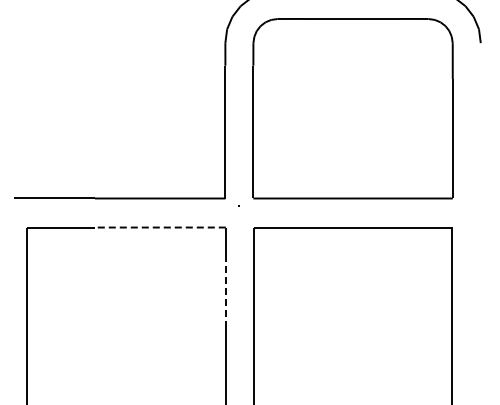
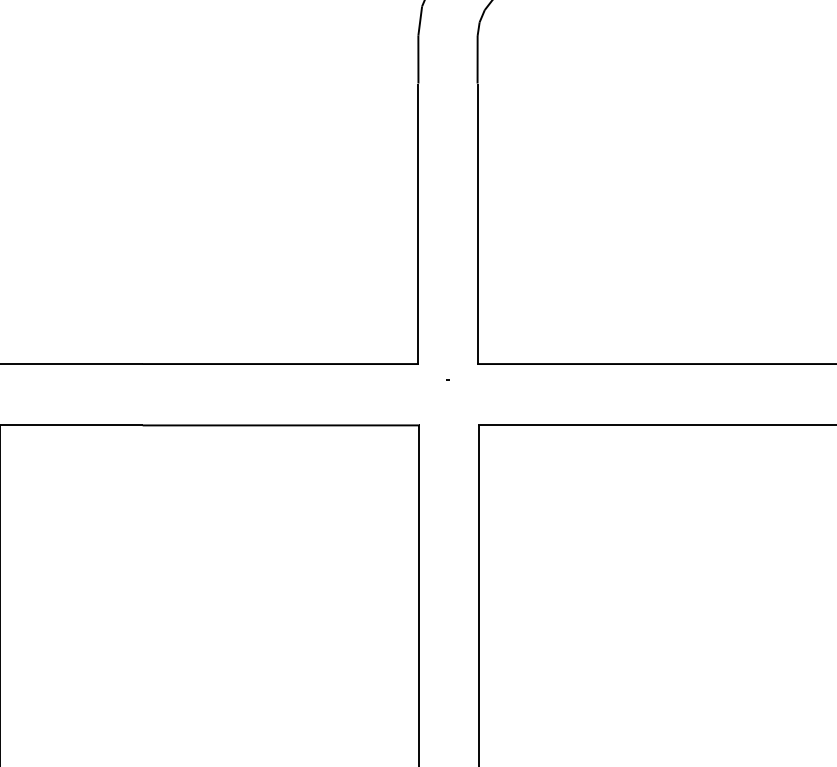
line: (159, 227) -> (279, 425), dashed -> solid
line: (225, 291) -> (418, 560), dashed -> solid

